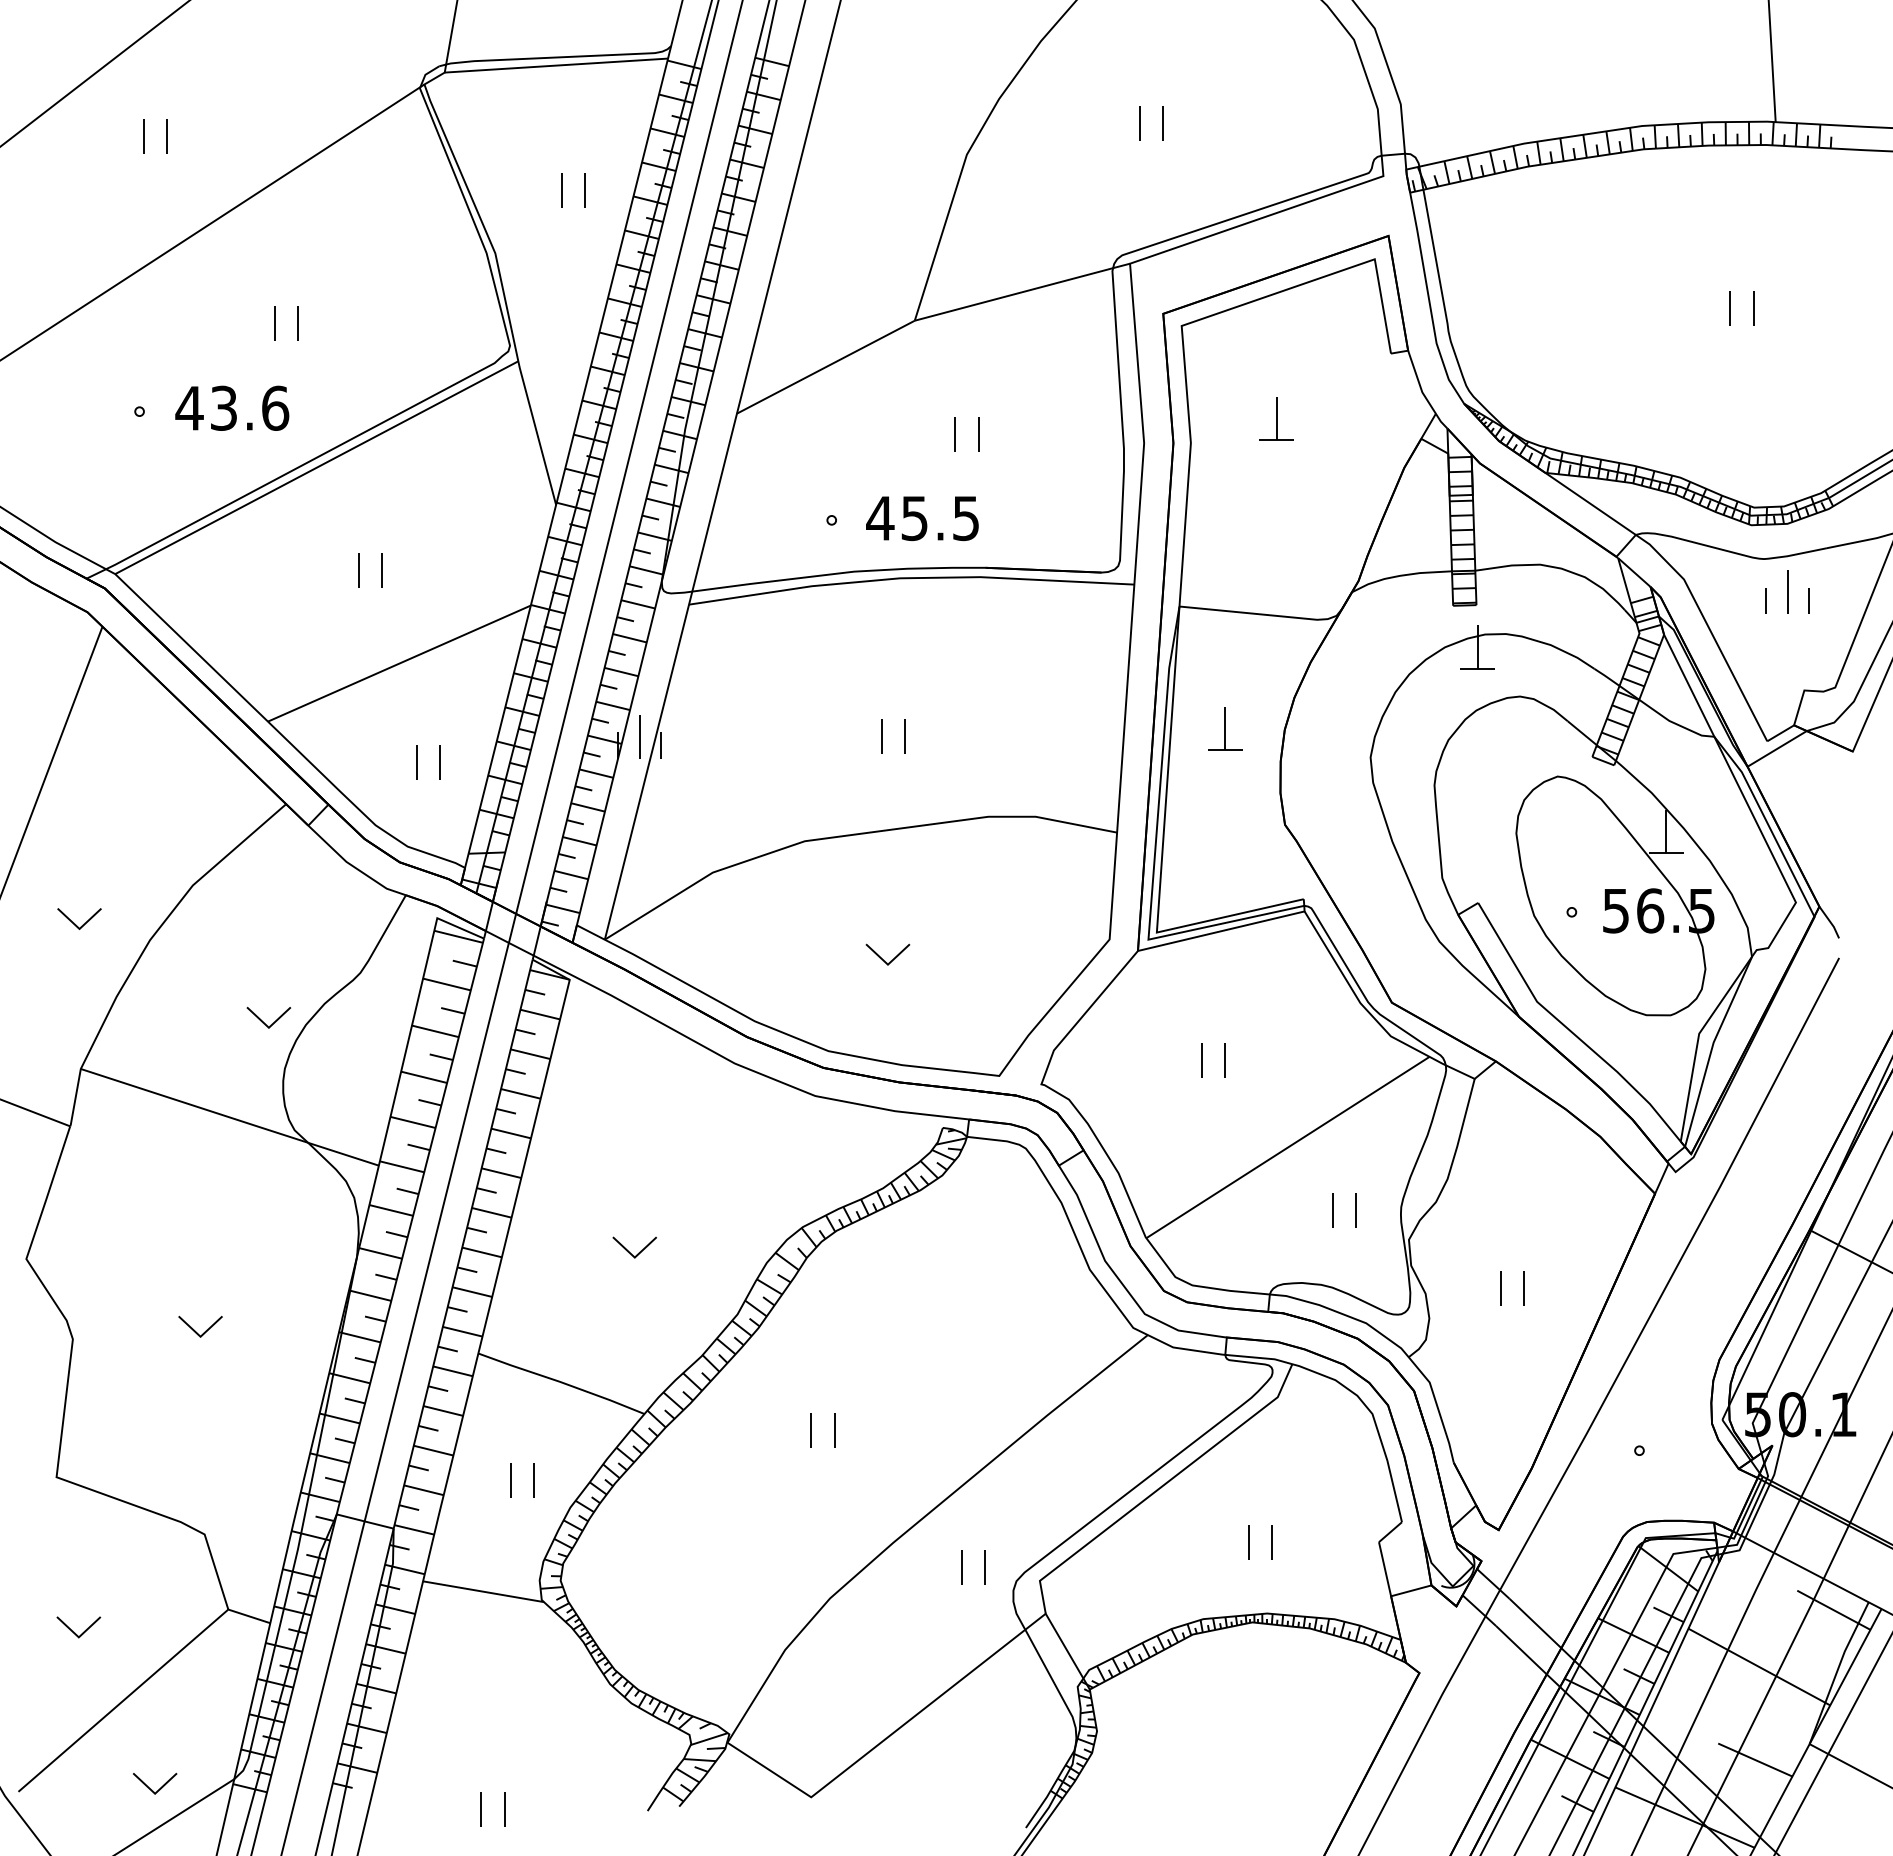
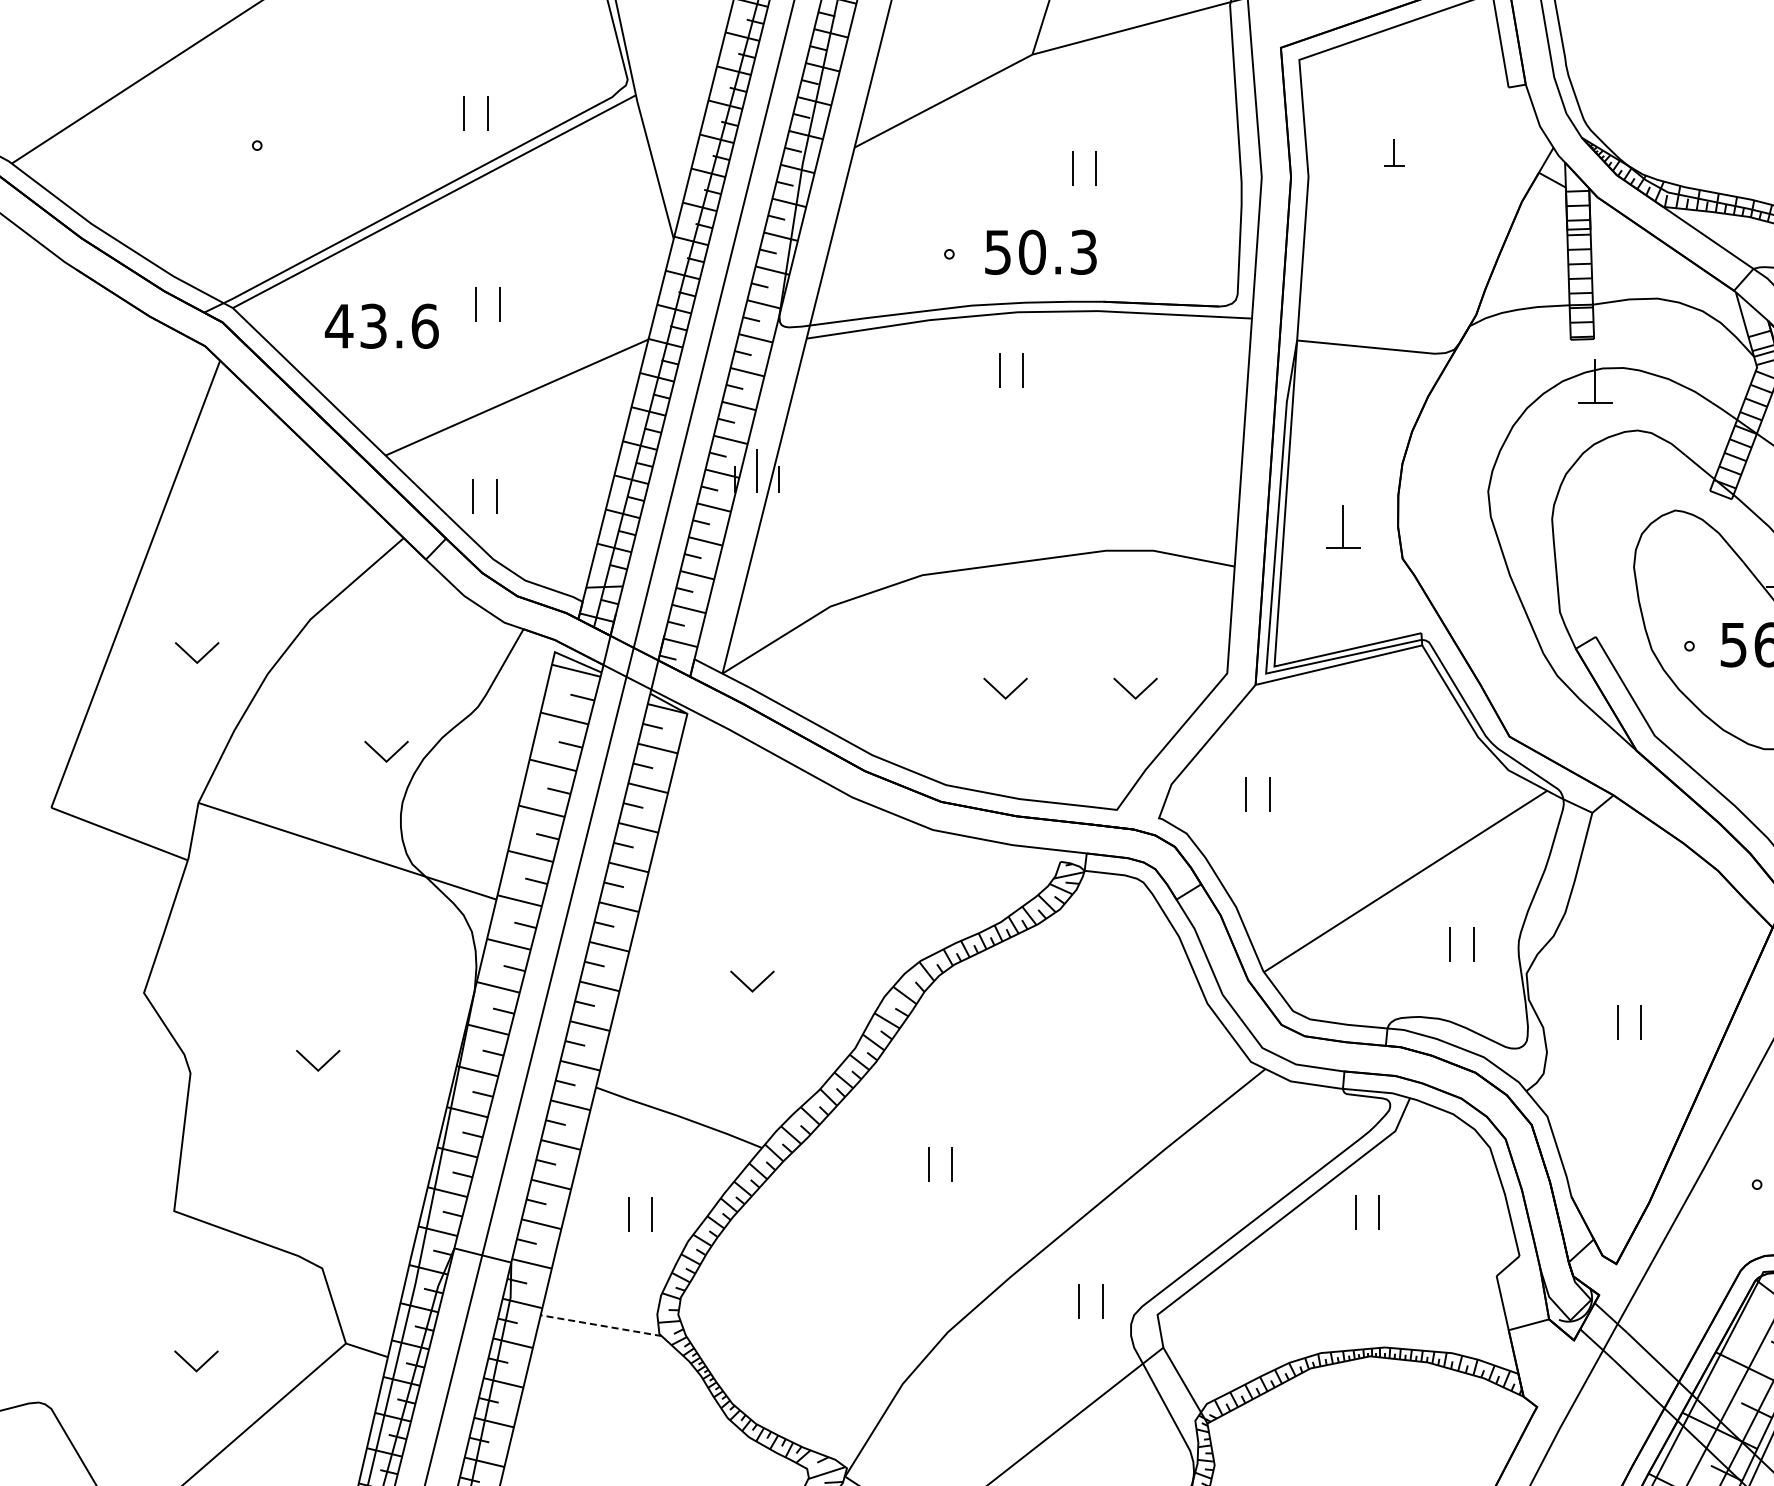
part: (275, 323) -> (465, 113), moved
text: (232, 407) -> (382, 325), moved
part: (1276, 418) -> (1394, 152), size x0.6
text: (922, 518) -> (1040, 252), 45.5 -> 50.3
part: (1225, 728) -> (1343, 526), moved
part: (882, 736) -> (1000, 370), moved
part: (417, 762) -> (474, 496), moved
part: (1012, 958) -> (1130, 692), added
part: (1202, 1060) -> (1247, 794), moved
part: (1249, 1542) -> (1356, 1212), moved
line: (484, 1591) -> (602, 1325), solid -> dashed

